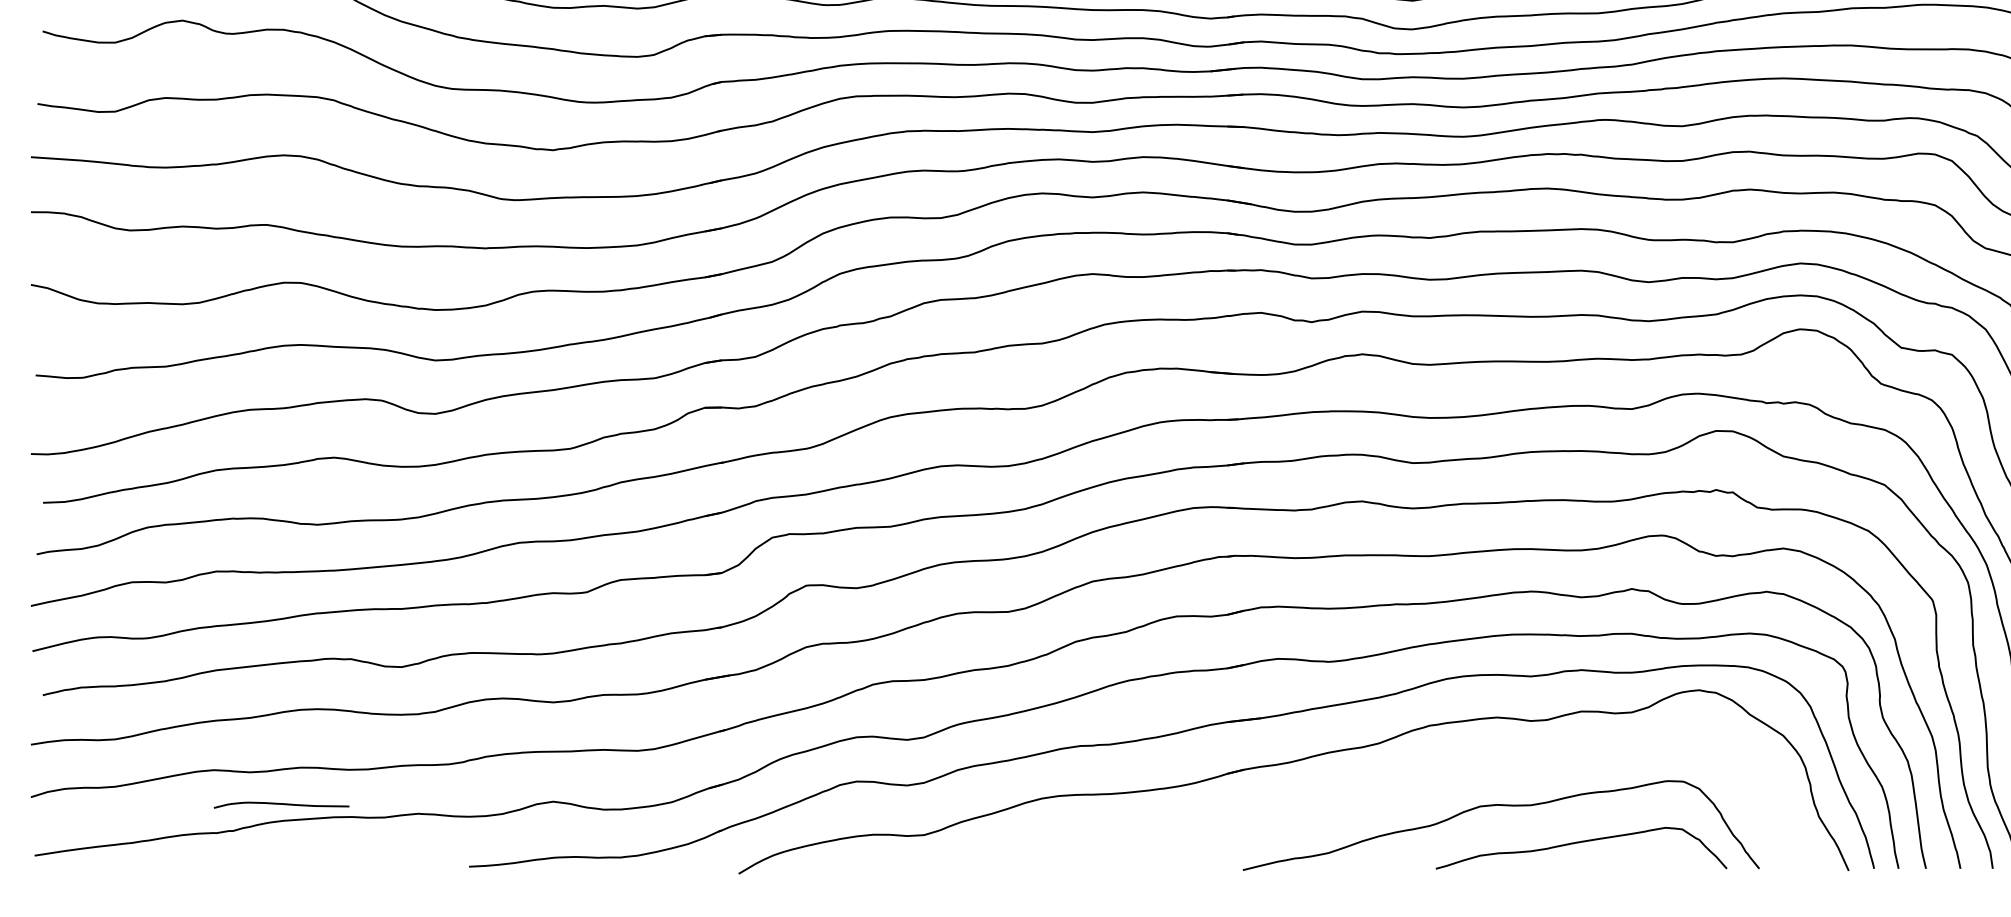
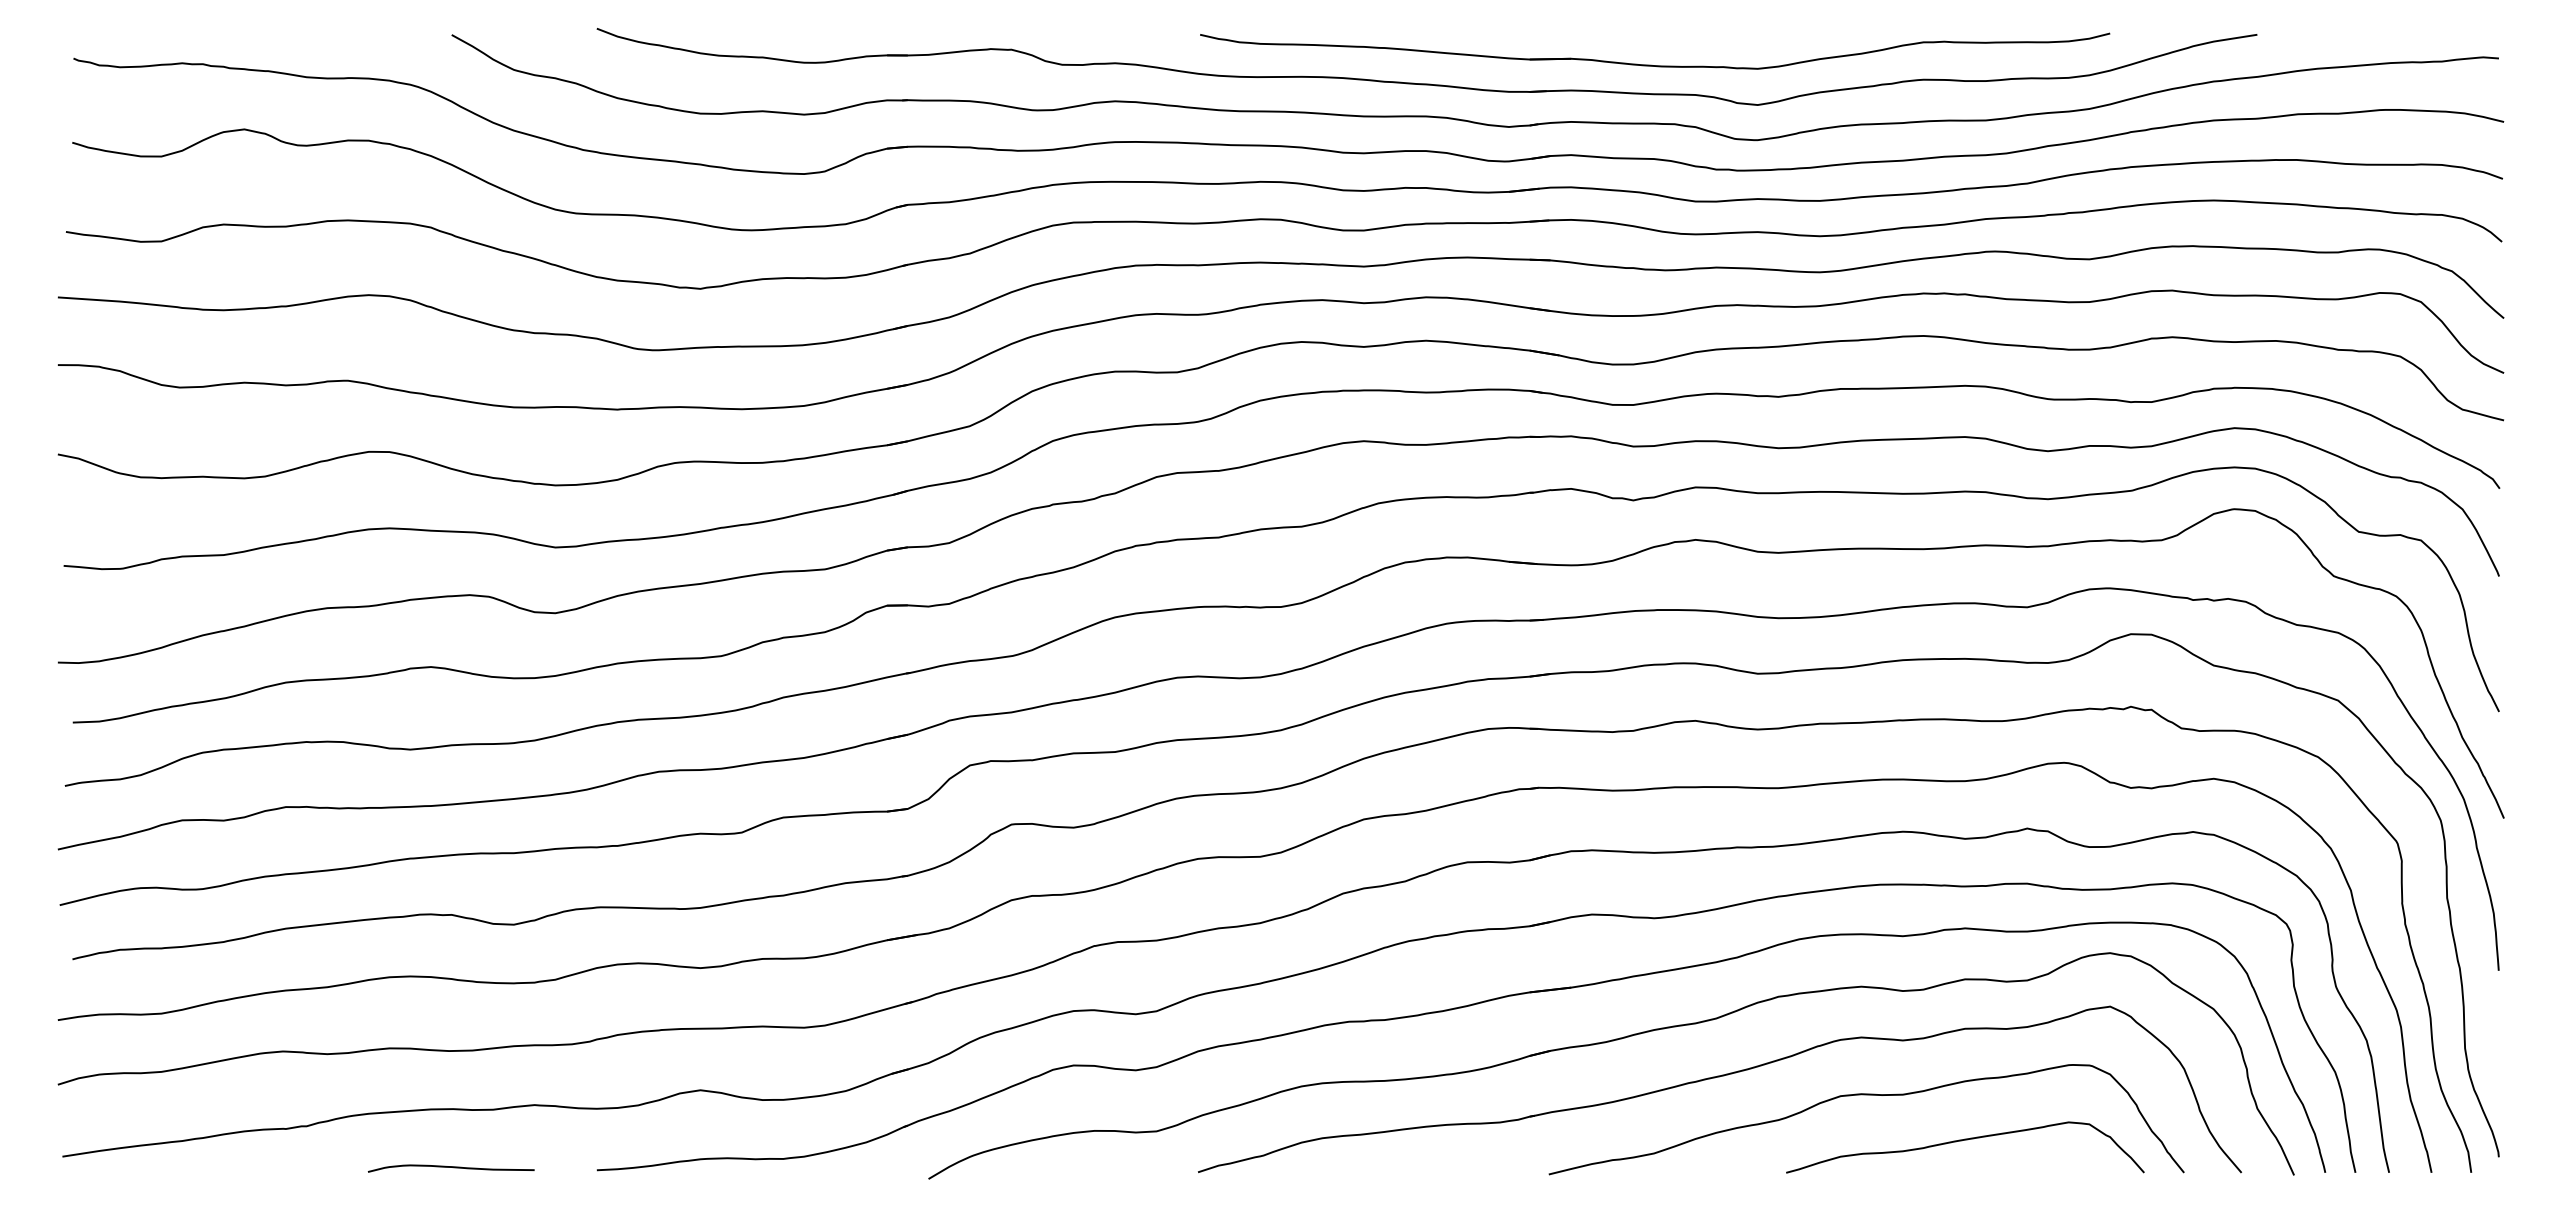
part: (1378, 792) -> (1715, 1078), added
curve: (281, 804) -> (451, 1167), moved

